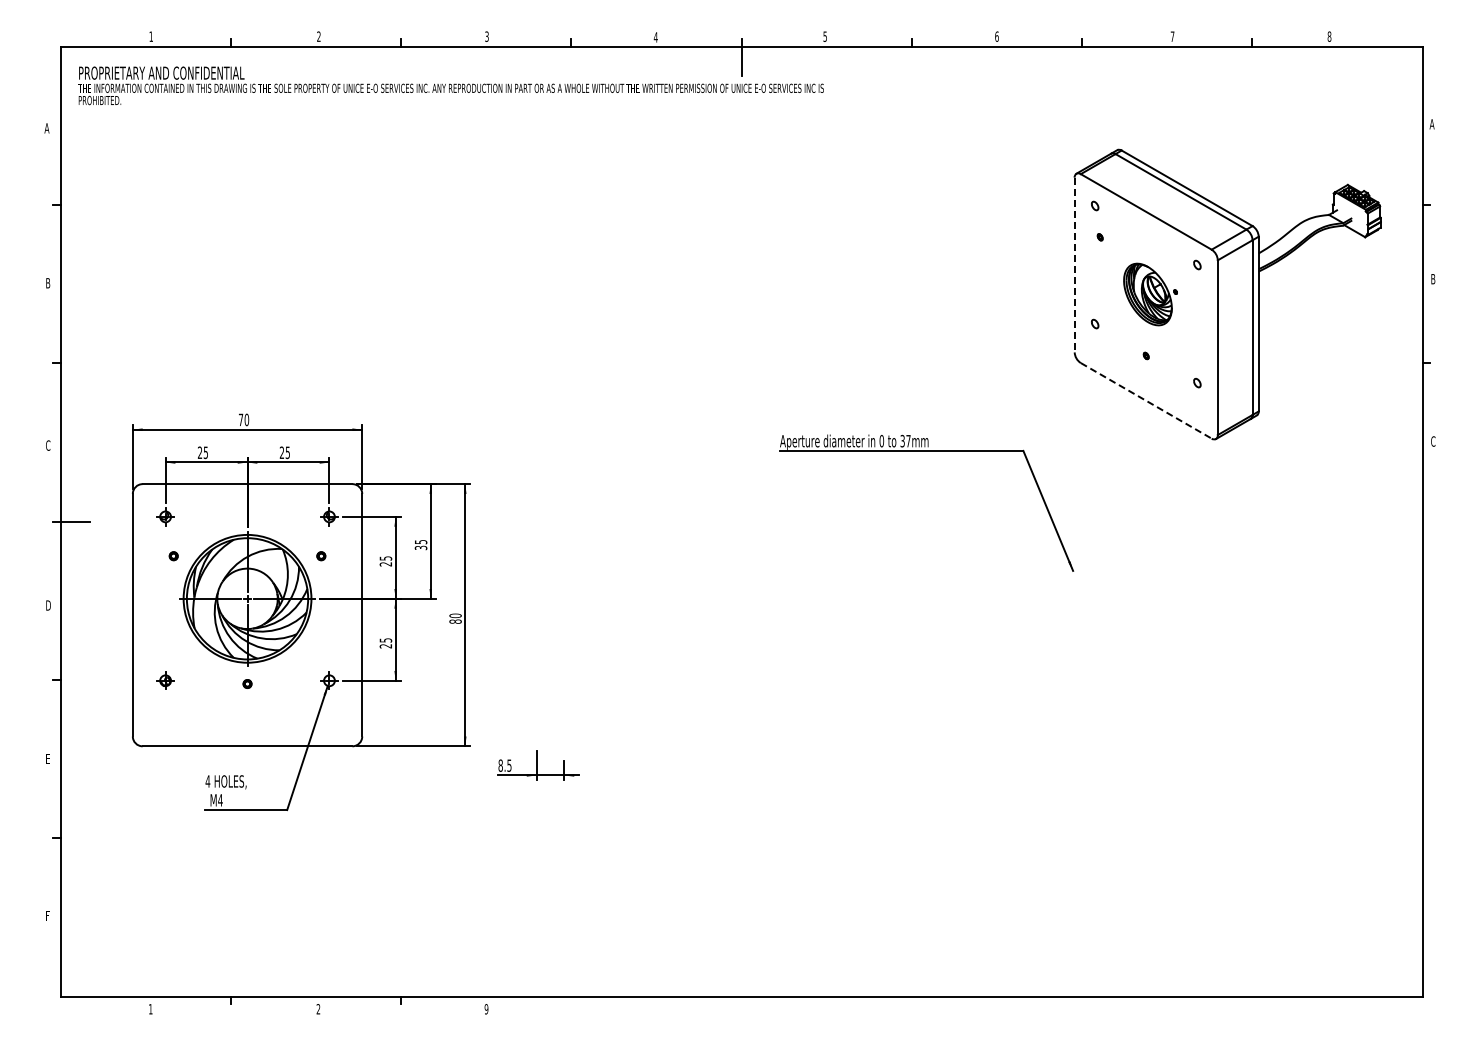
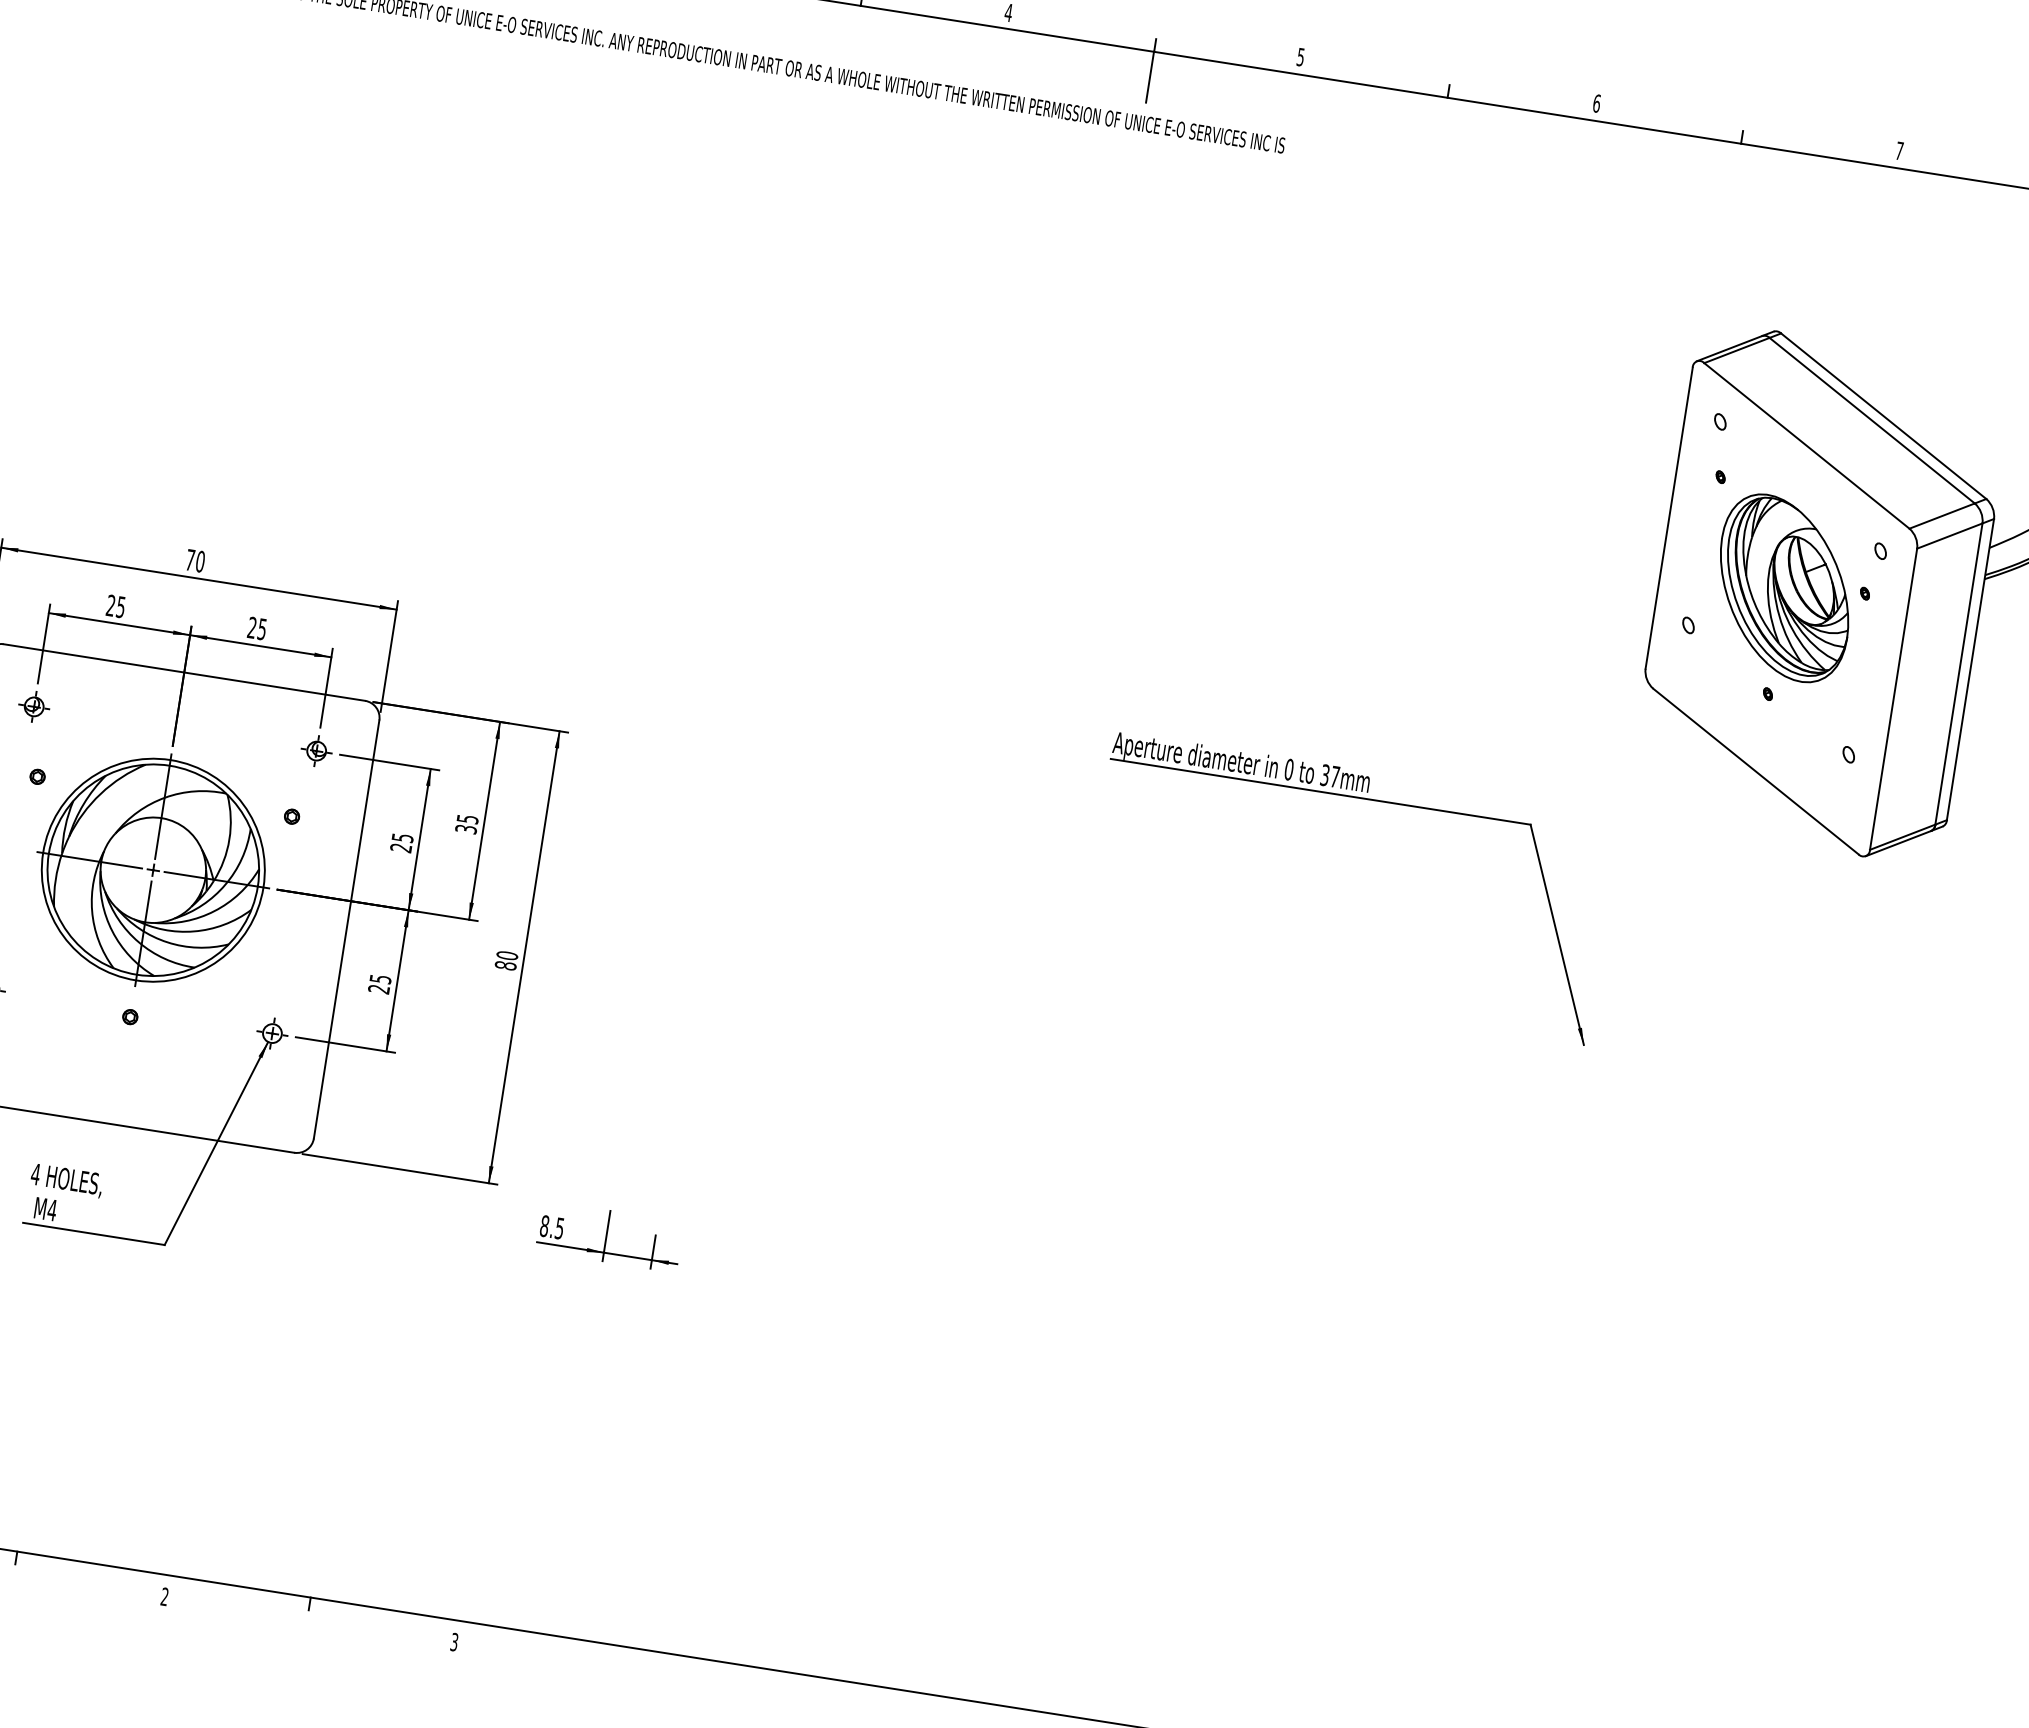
line: (1074, 265) -> (1668, 518), dashed -> solid
part: (1150, 294) -> (1791, 589), size x1.67
line: (1146, 400) -> (1756, 771), dashed -> solid
text: (486, 1009) -> (454, 1642), 9 -> 3

